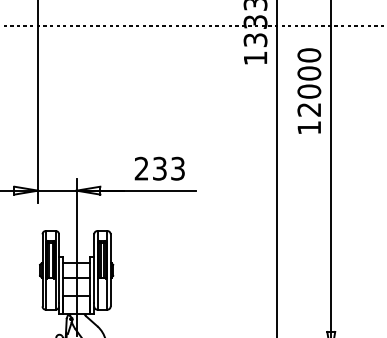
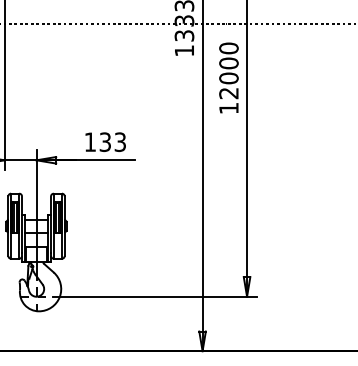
text: (140, 167) -> (89, 141), 233 -> 133

